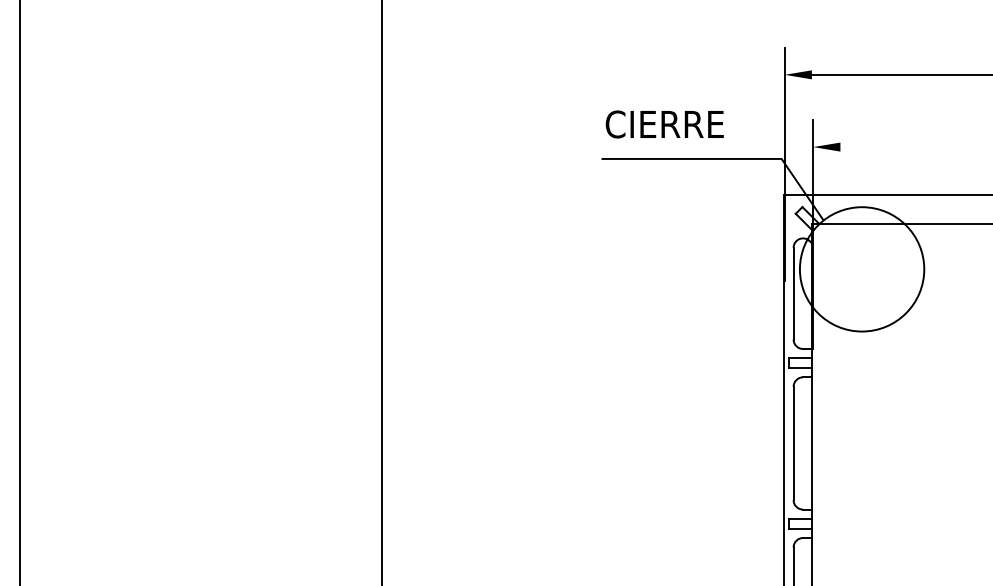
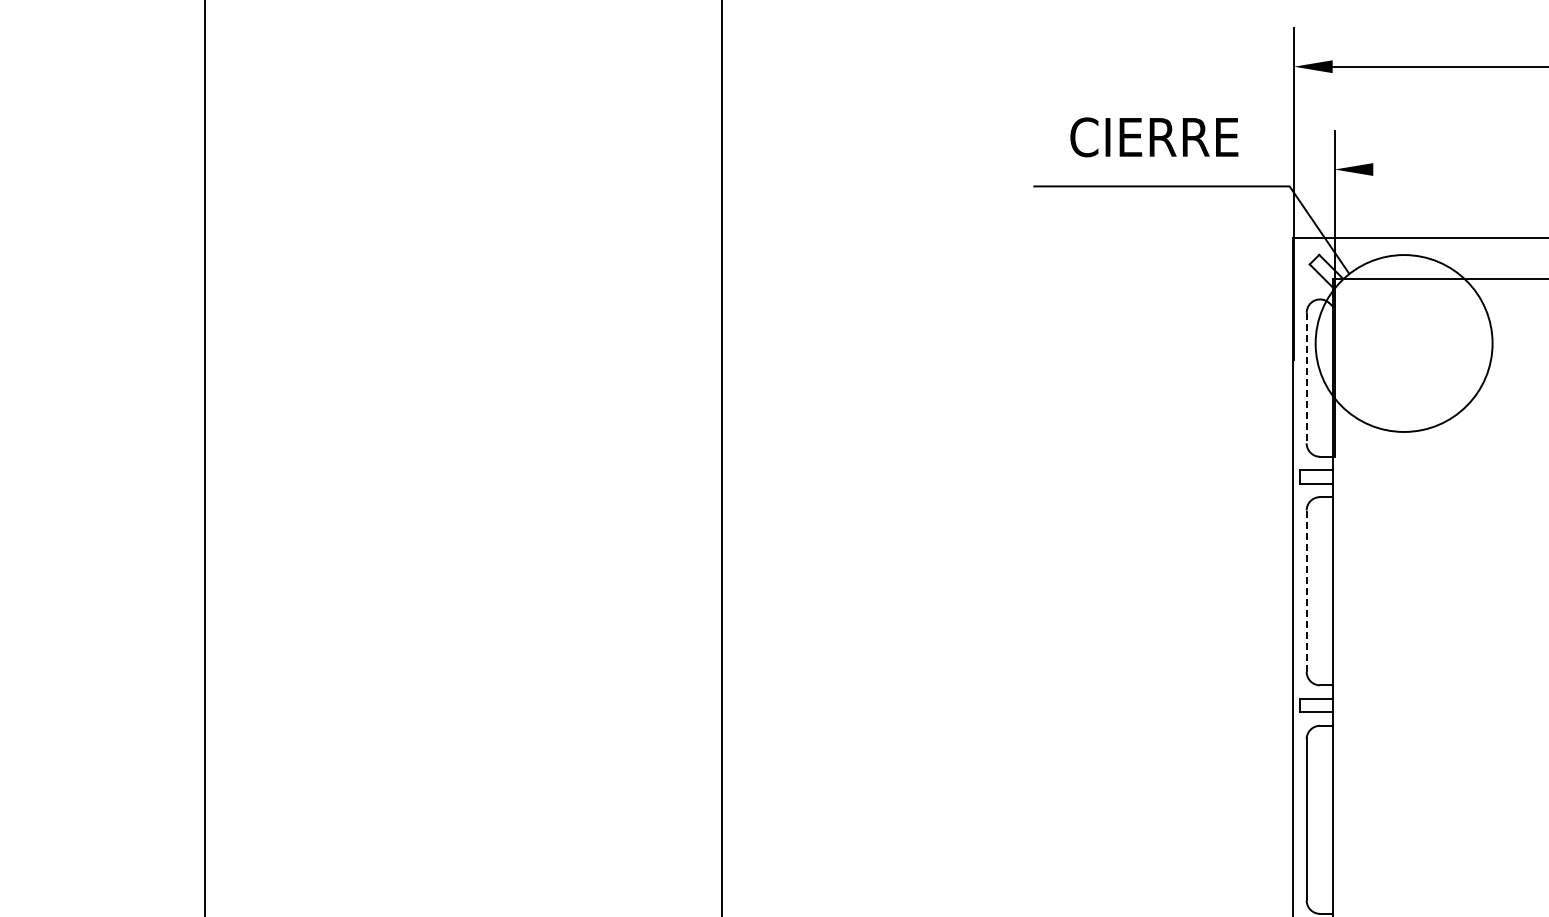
text: (664, 124) -> (1154, 137), moved
line: (793, 293) -> (1306, 378), solid -> dashed
line: (793, 443) -> (1306, 591), solid -> dashed

